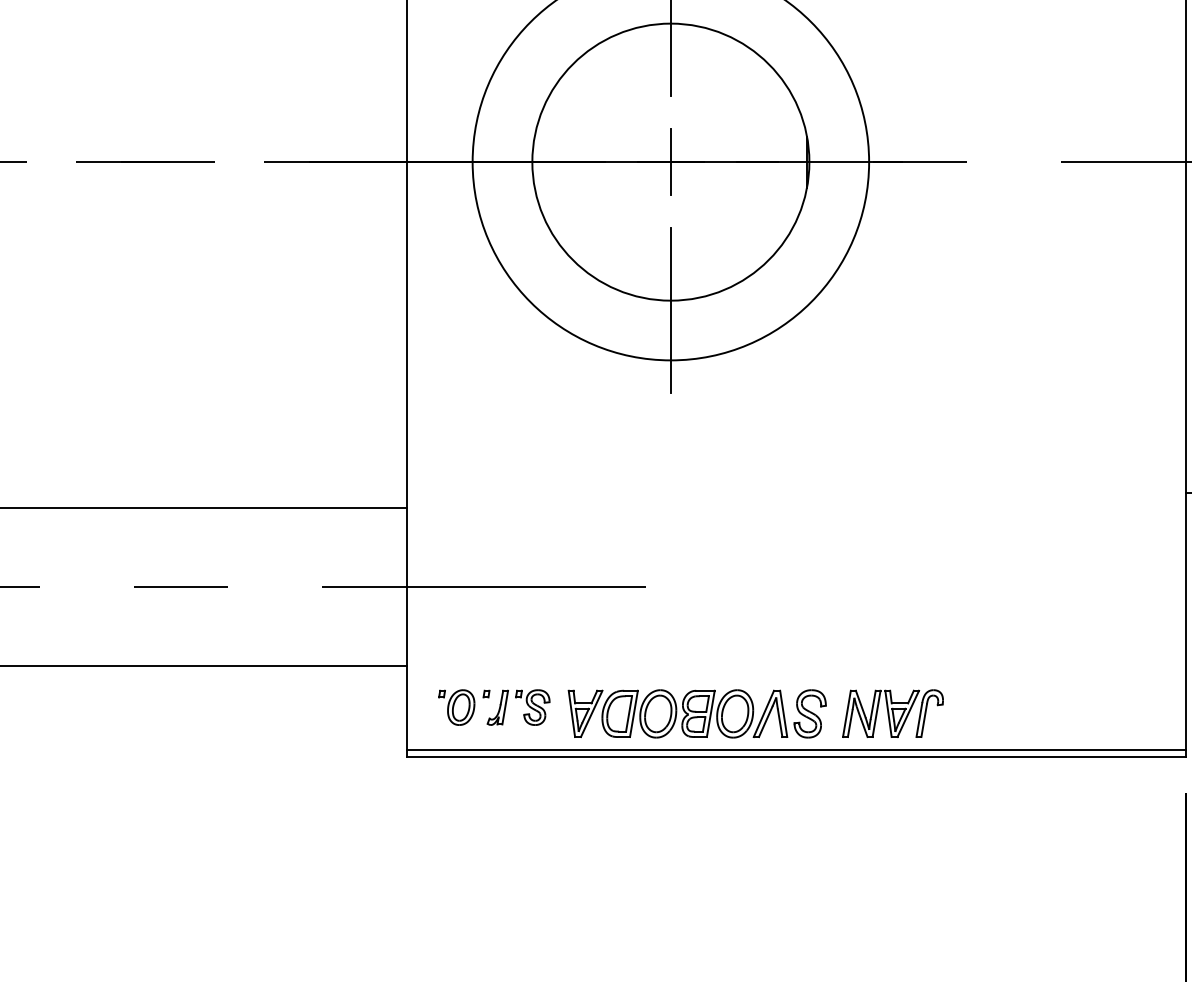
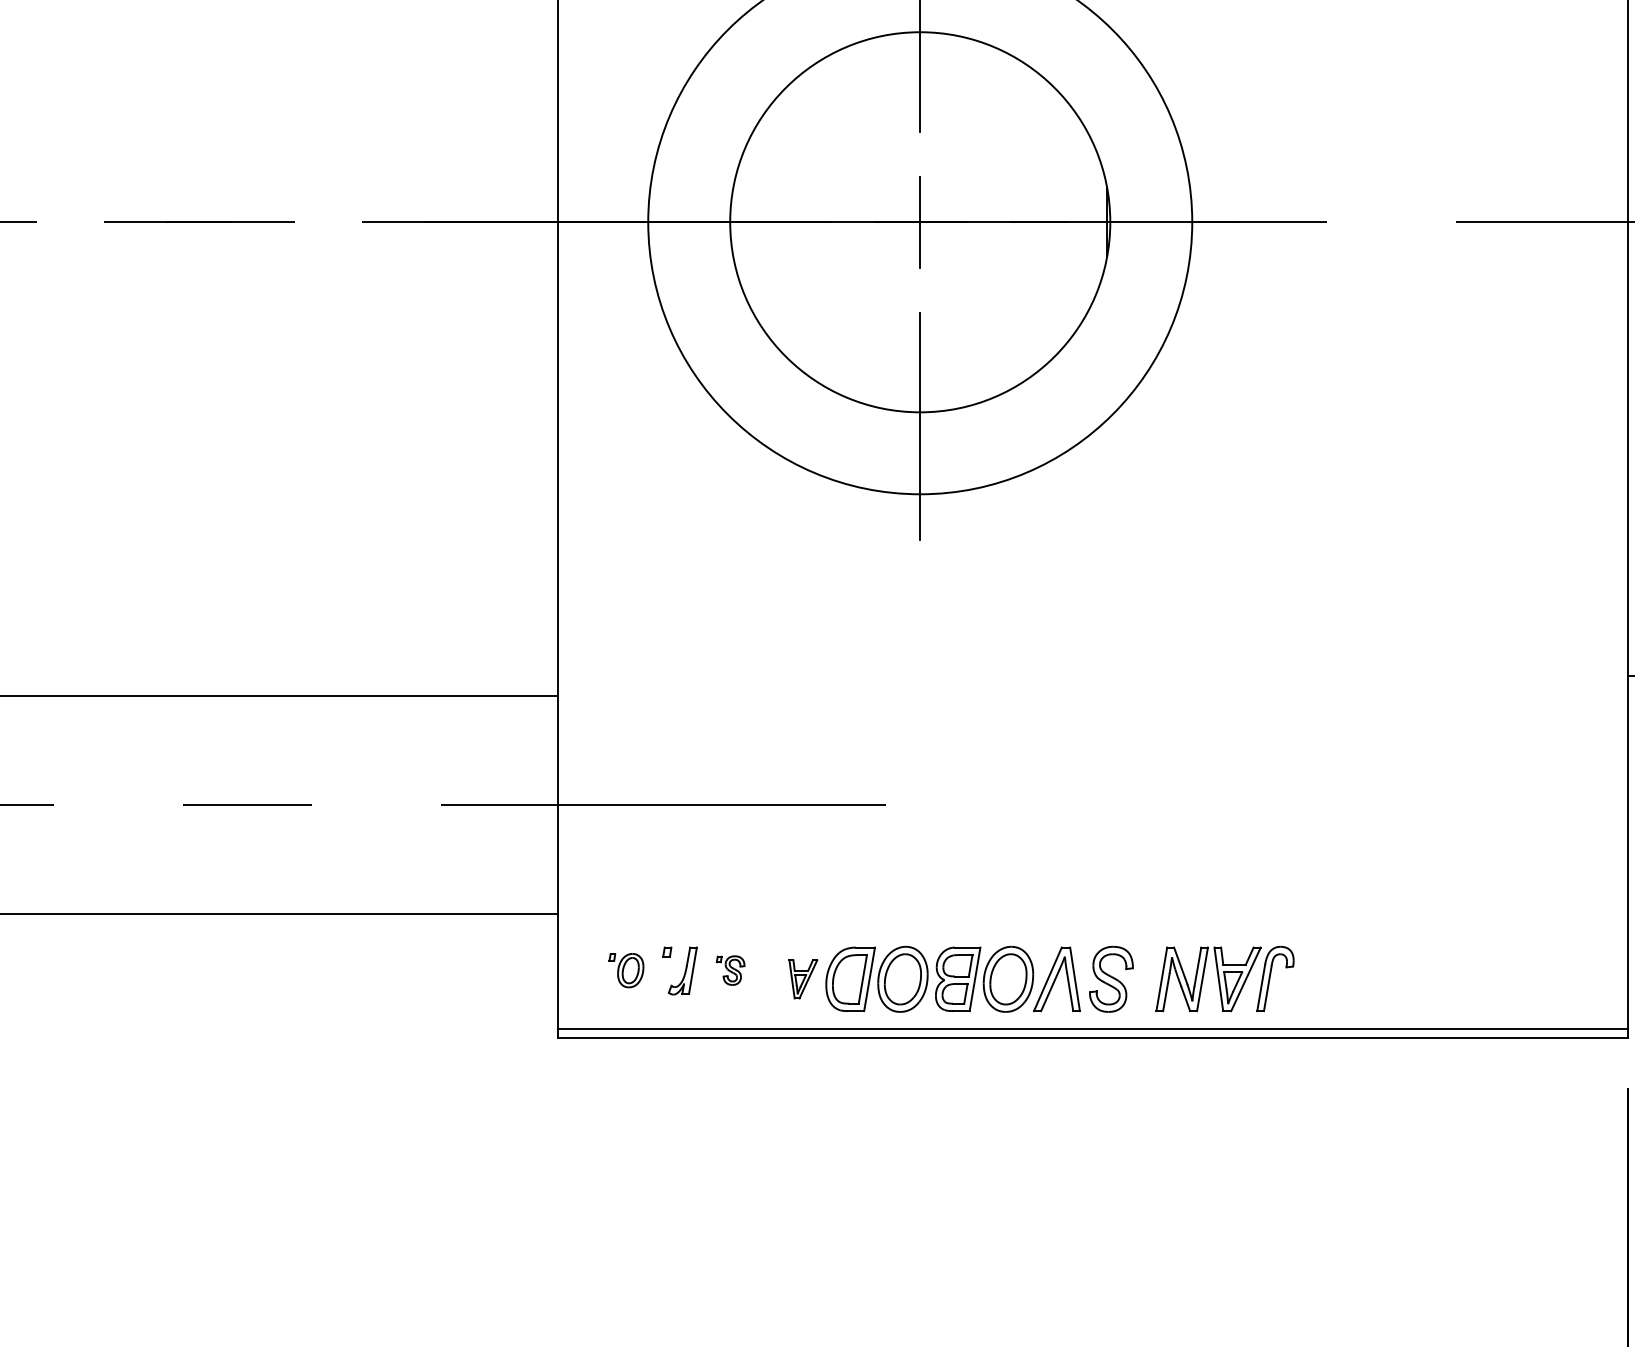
part: (456, 707) -> (626, 970), size x0.7
part: (532, 707) -> (730, 970), size x0.6
part: (585, 714) -> (803, 979), size x0.6

